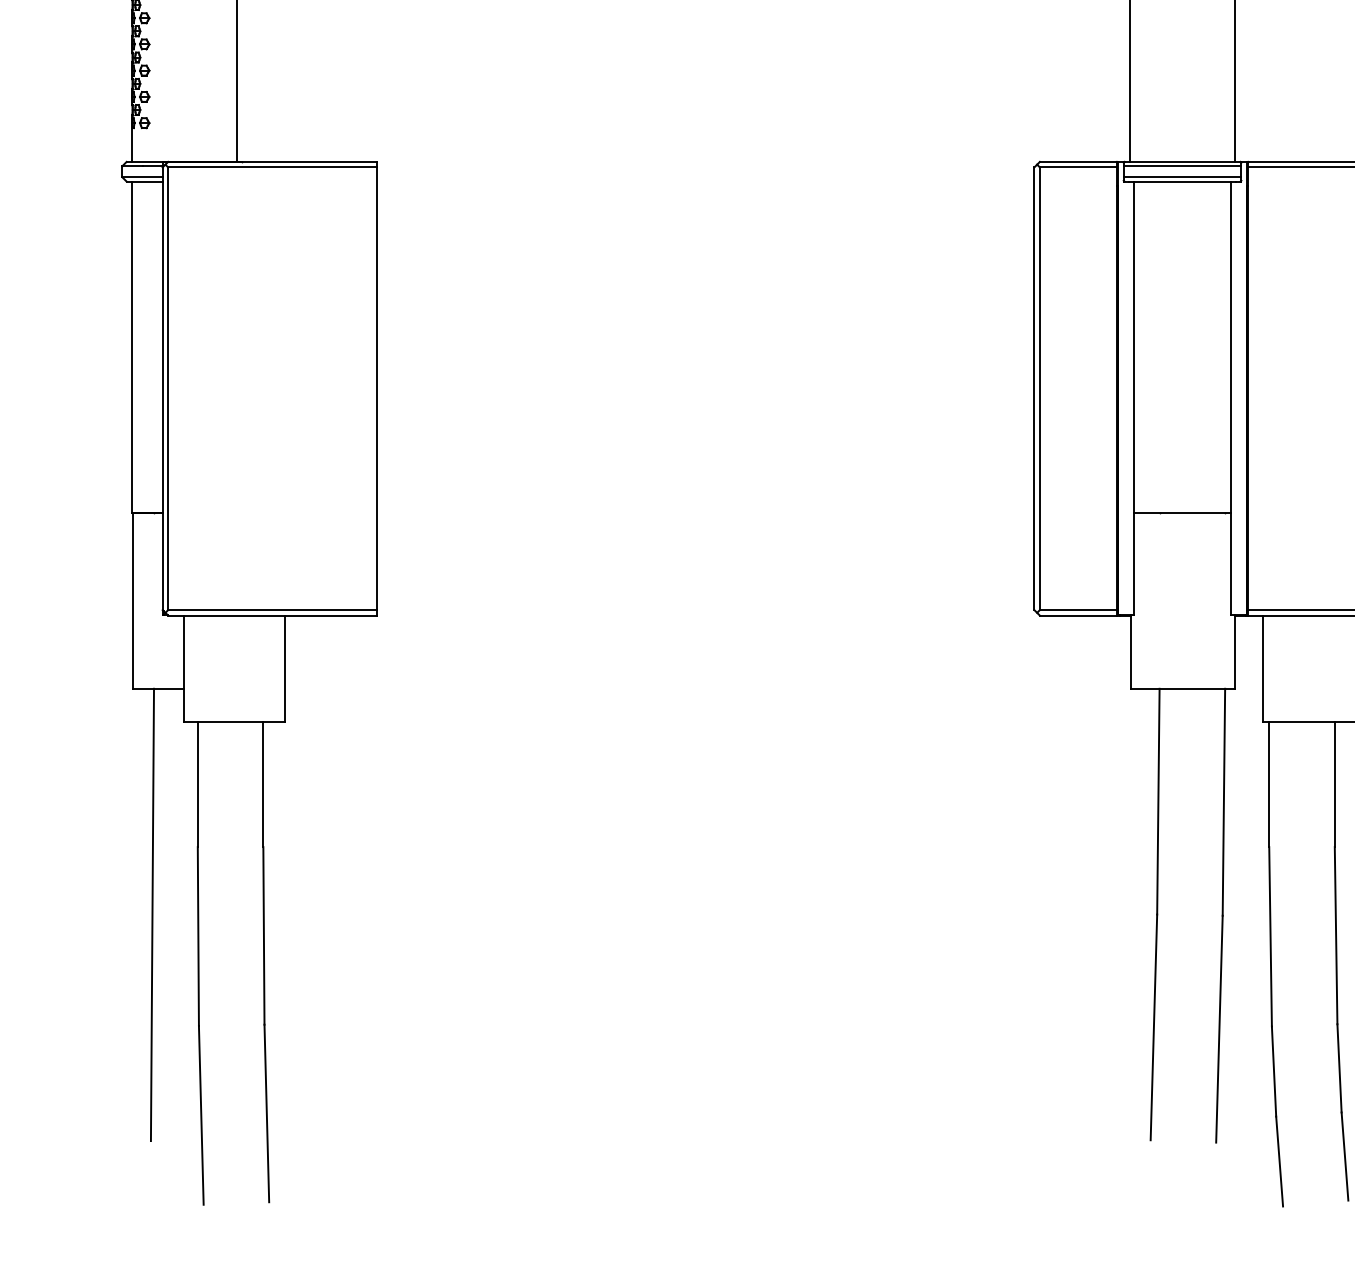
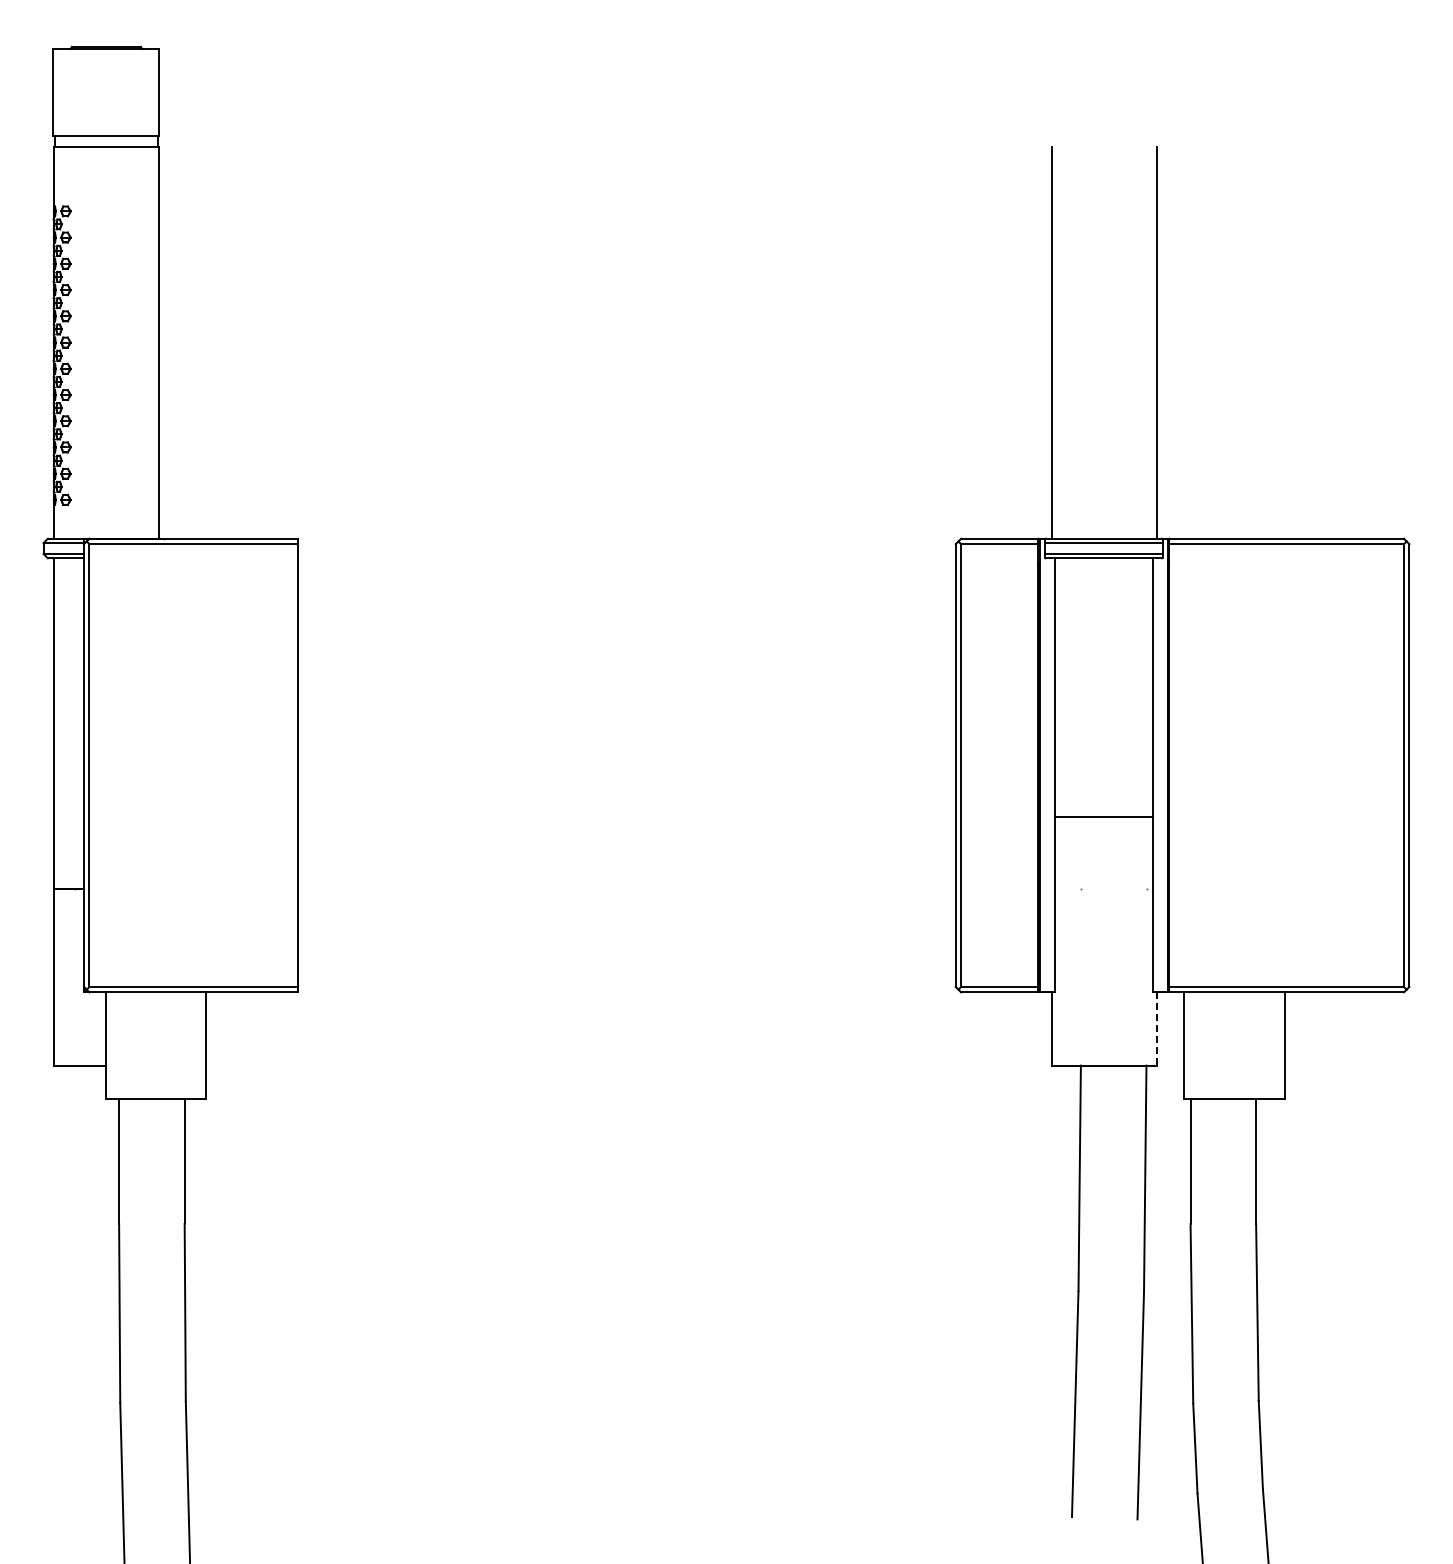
line: (1182, 512) -> (1103, 817), moved
line: (1235, 651) -> (1156, 1028), solid -> dashed
line: (152, 914) -> (73, 1291), removed

